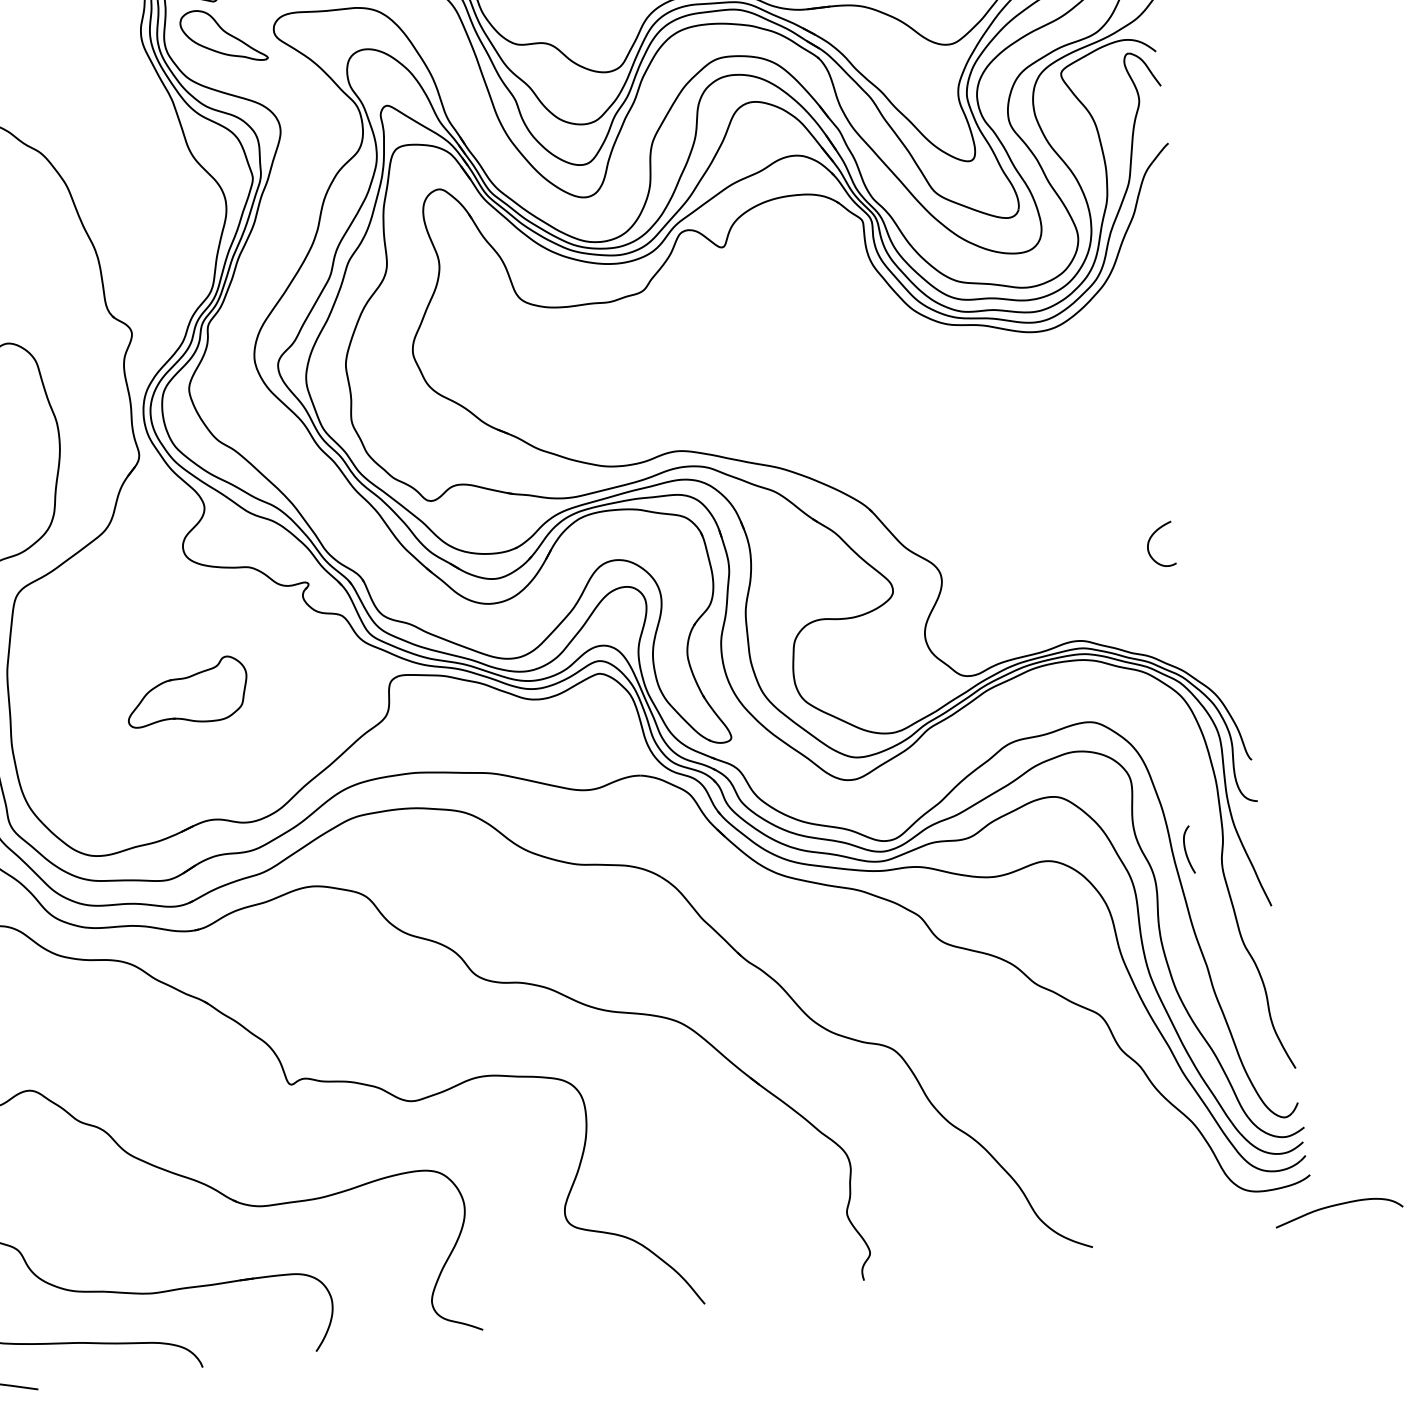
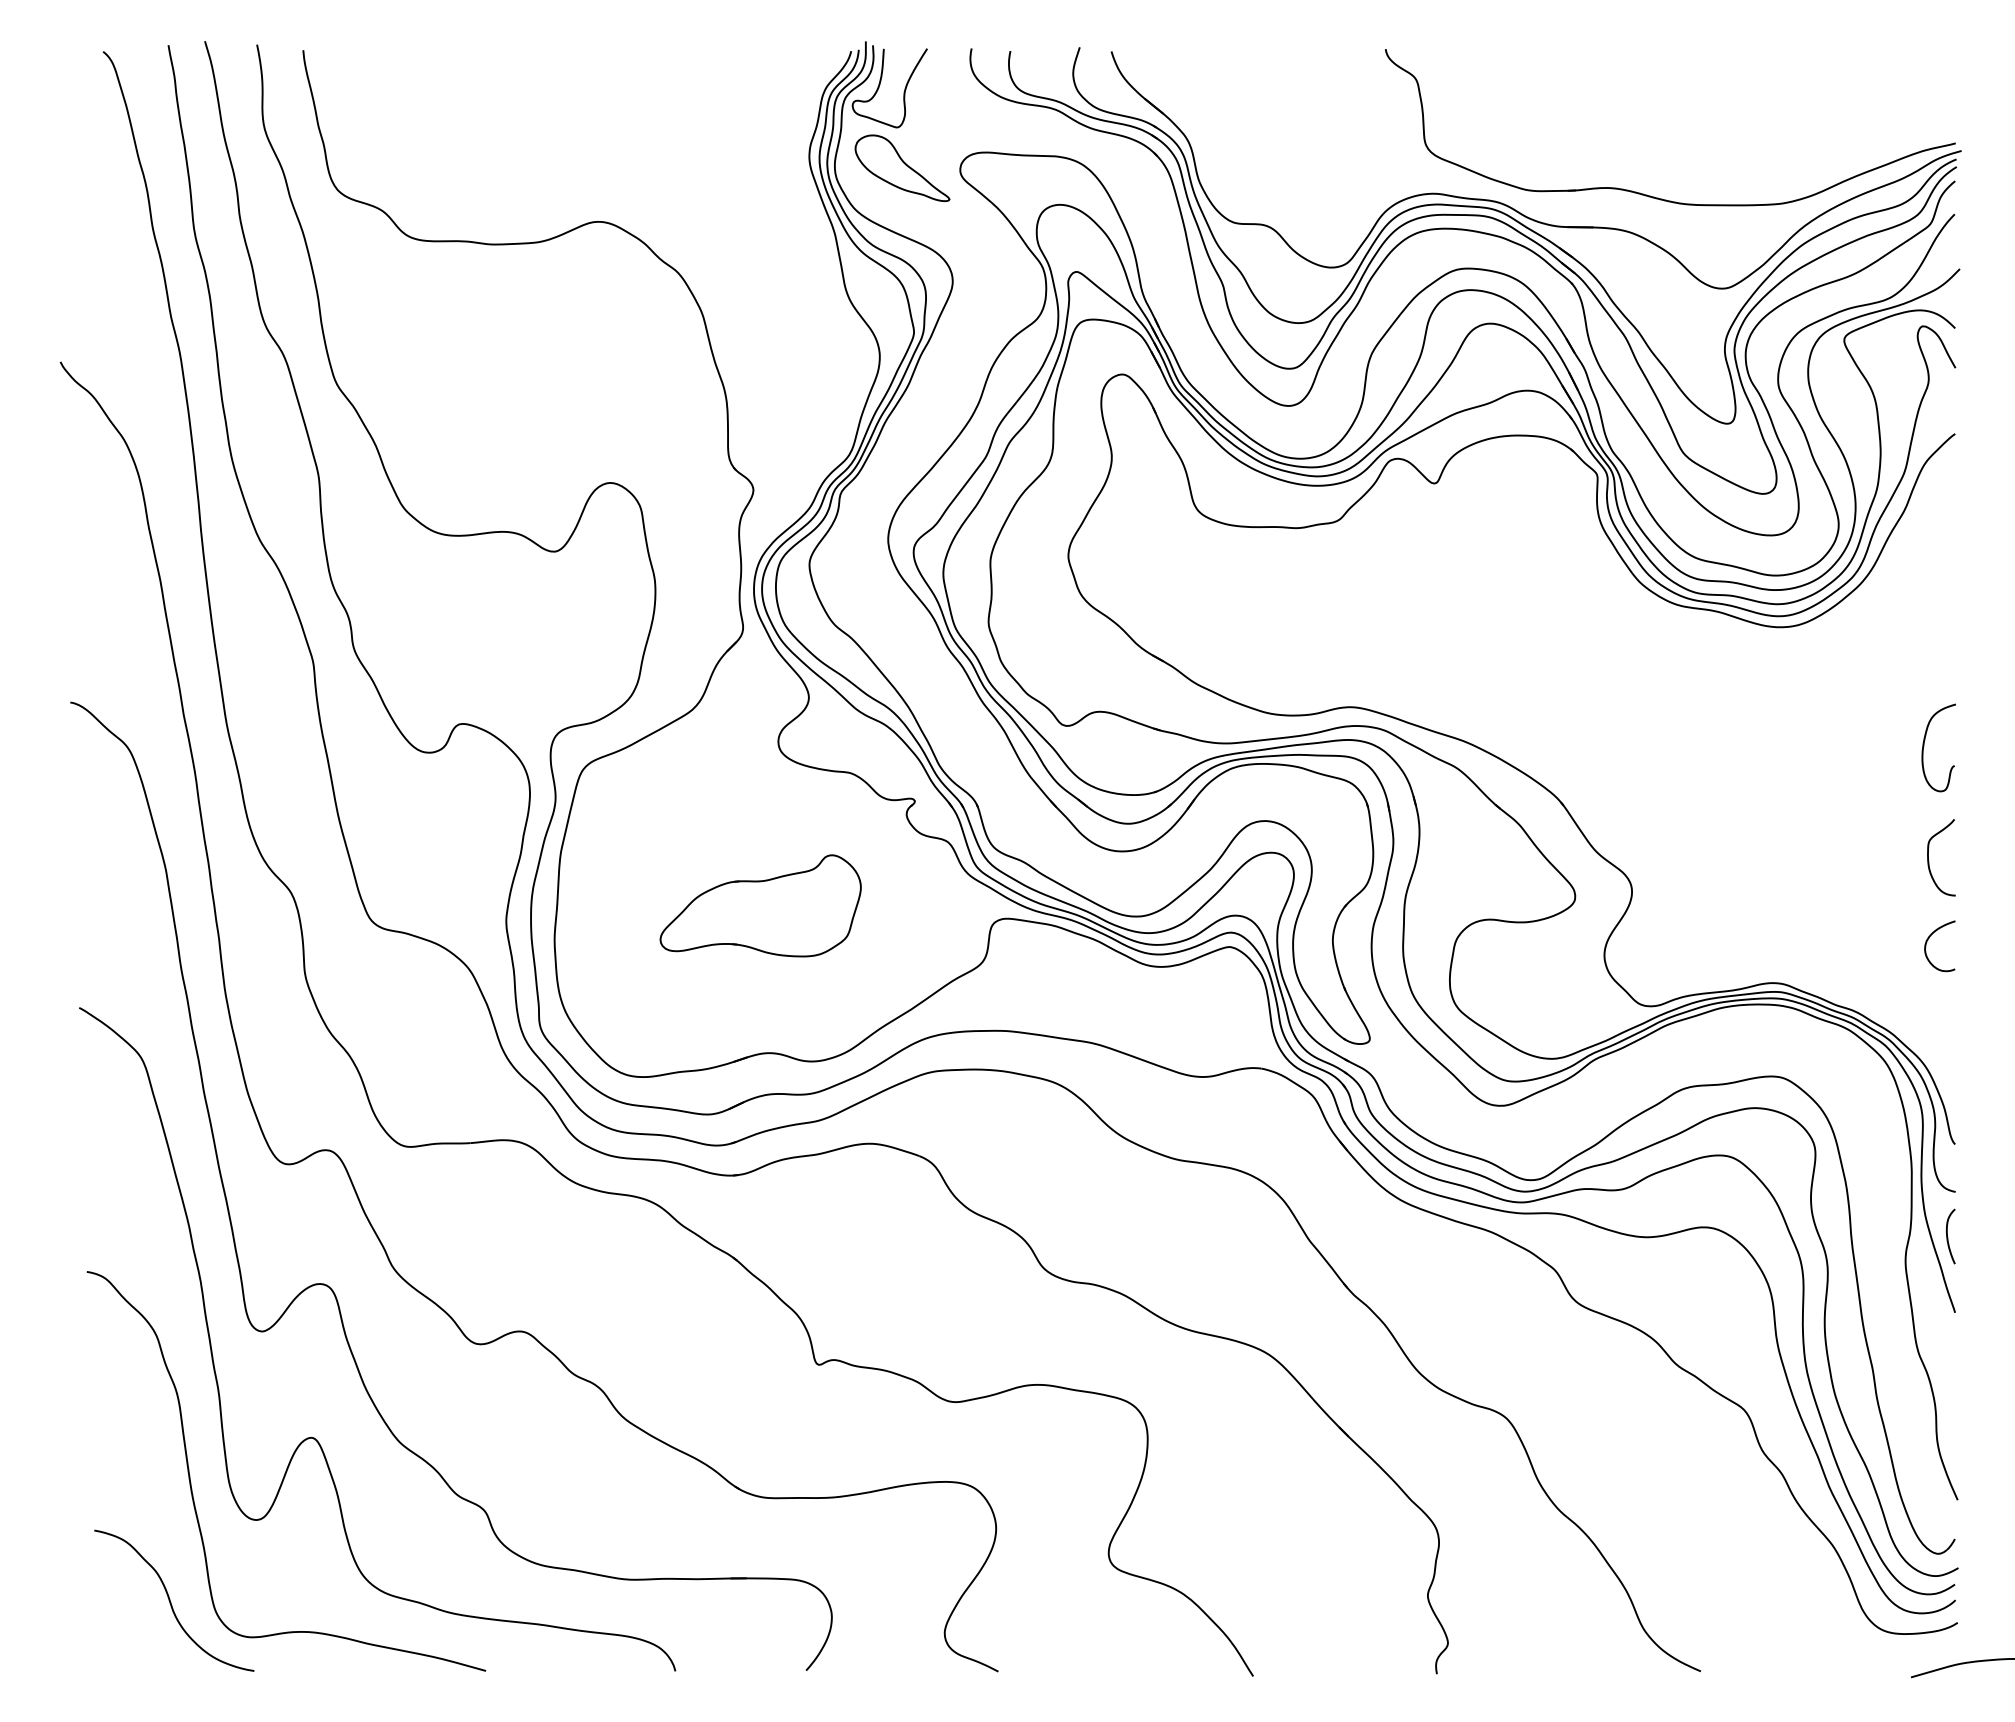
curve: (1178, 418) -> (1924, 746), added
curve: (1196, 516) -> (1929, 860), added
curve: (1150, 541) -> (1928, 940), moved
part: (186, 692) -> (760, 905), size x1.43
curve: (1186, 851) -> (1948, 1237), moved

